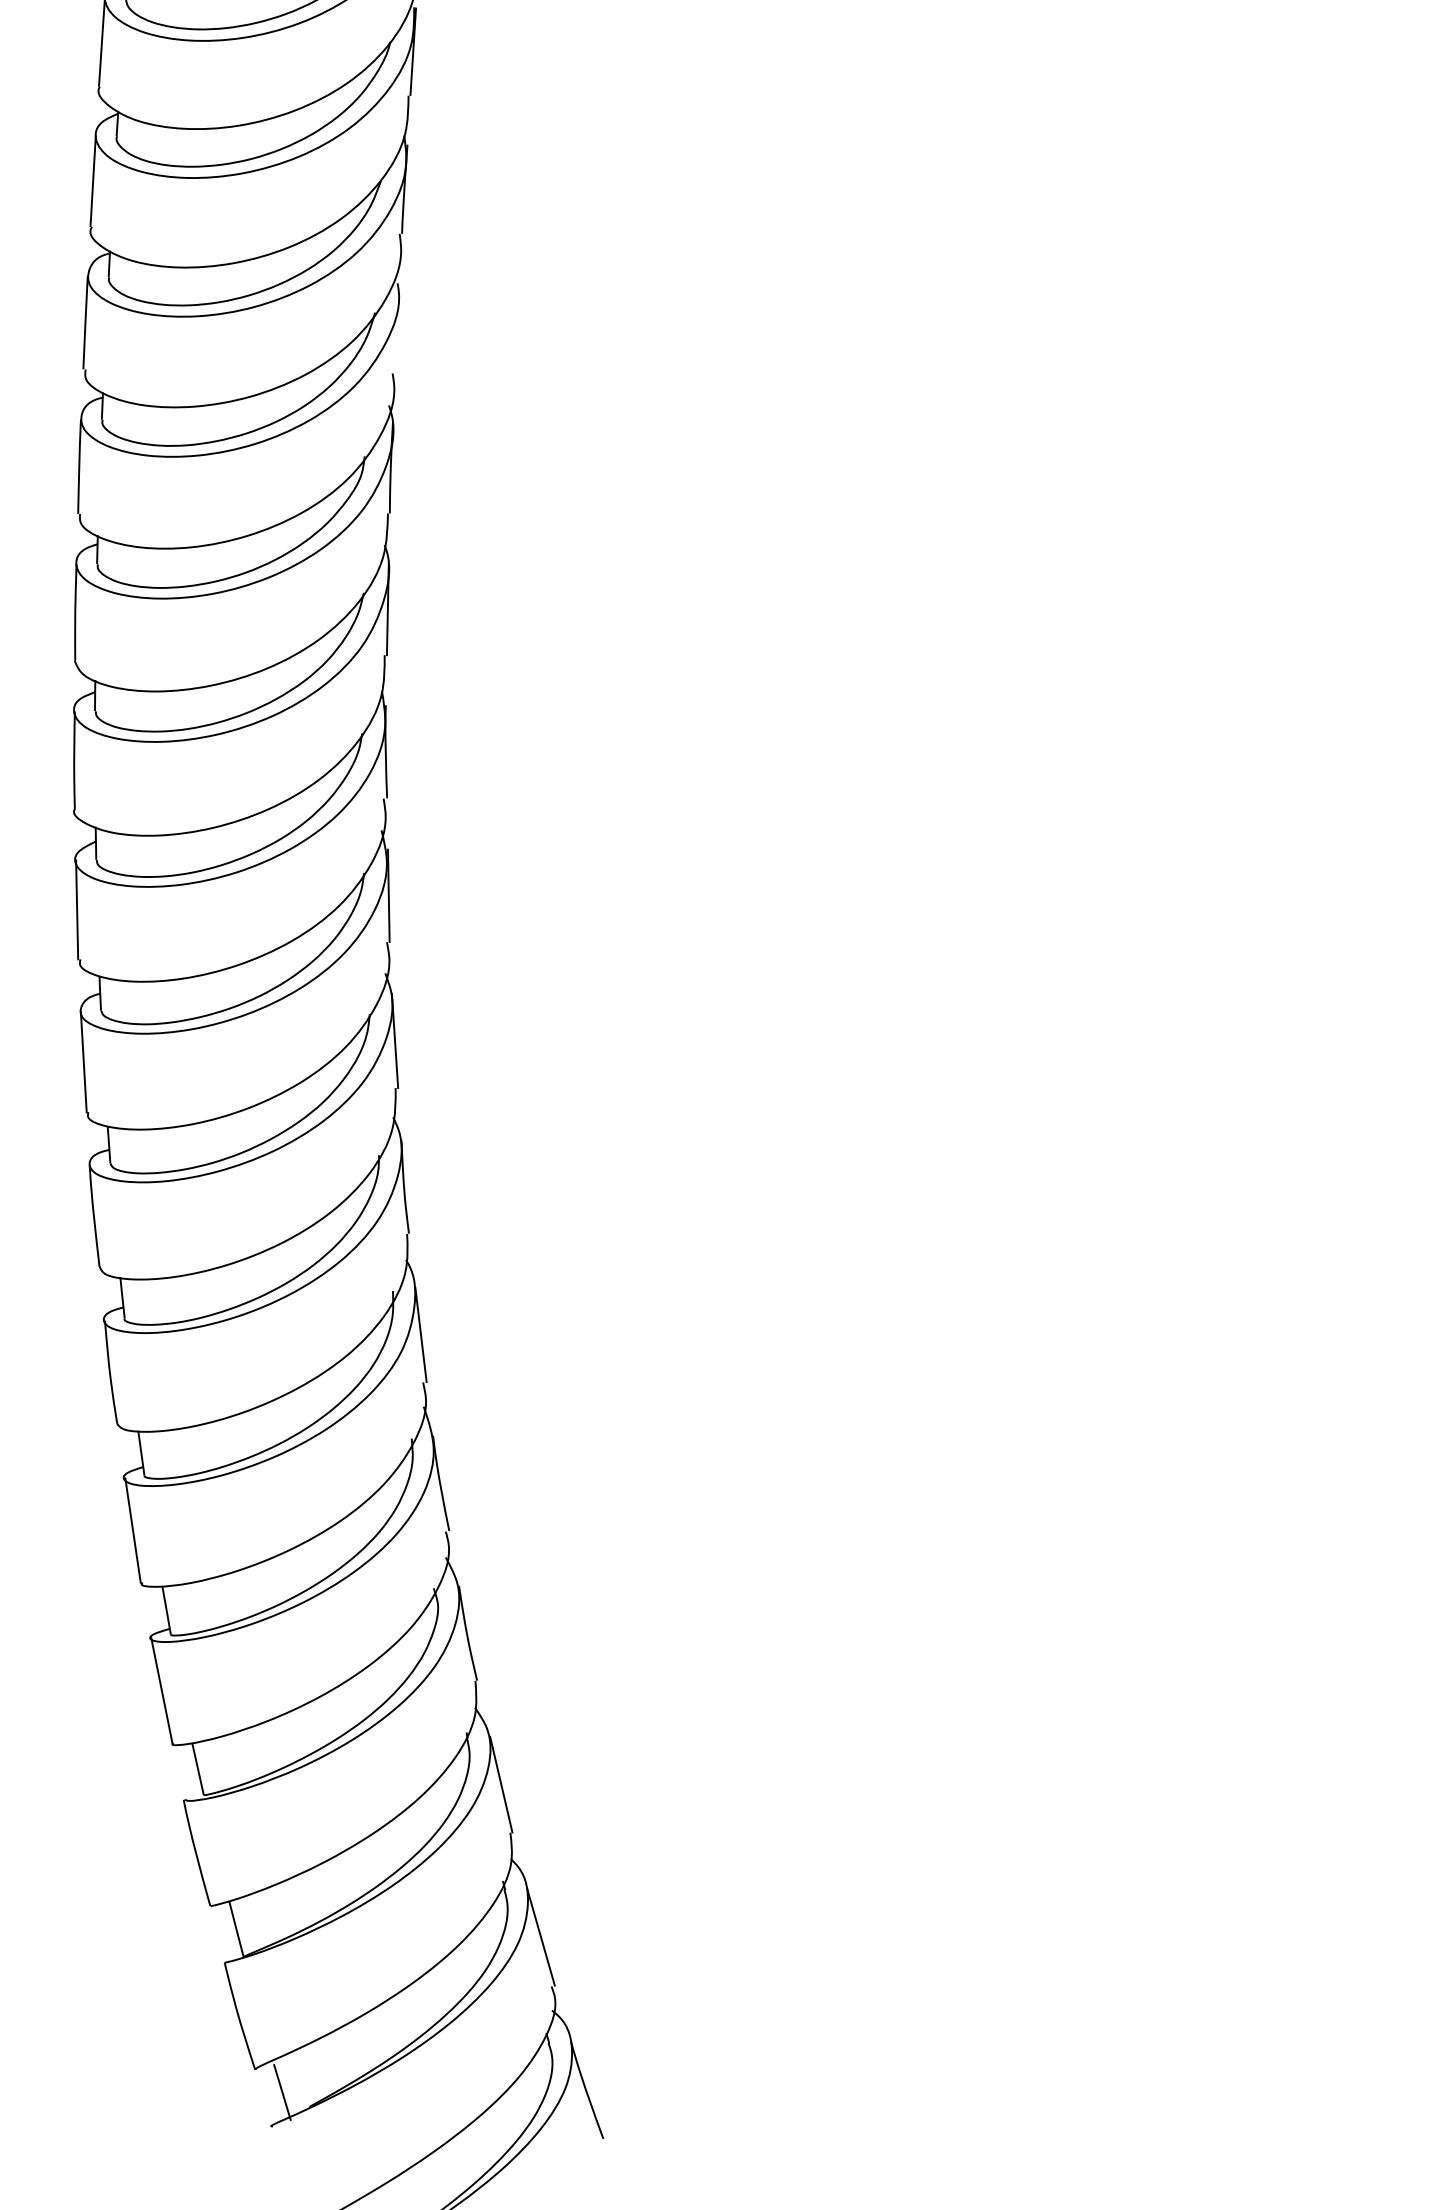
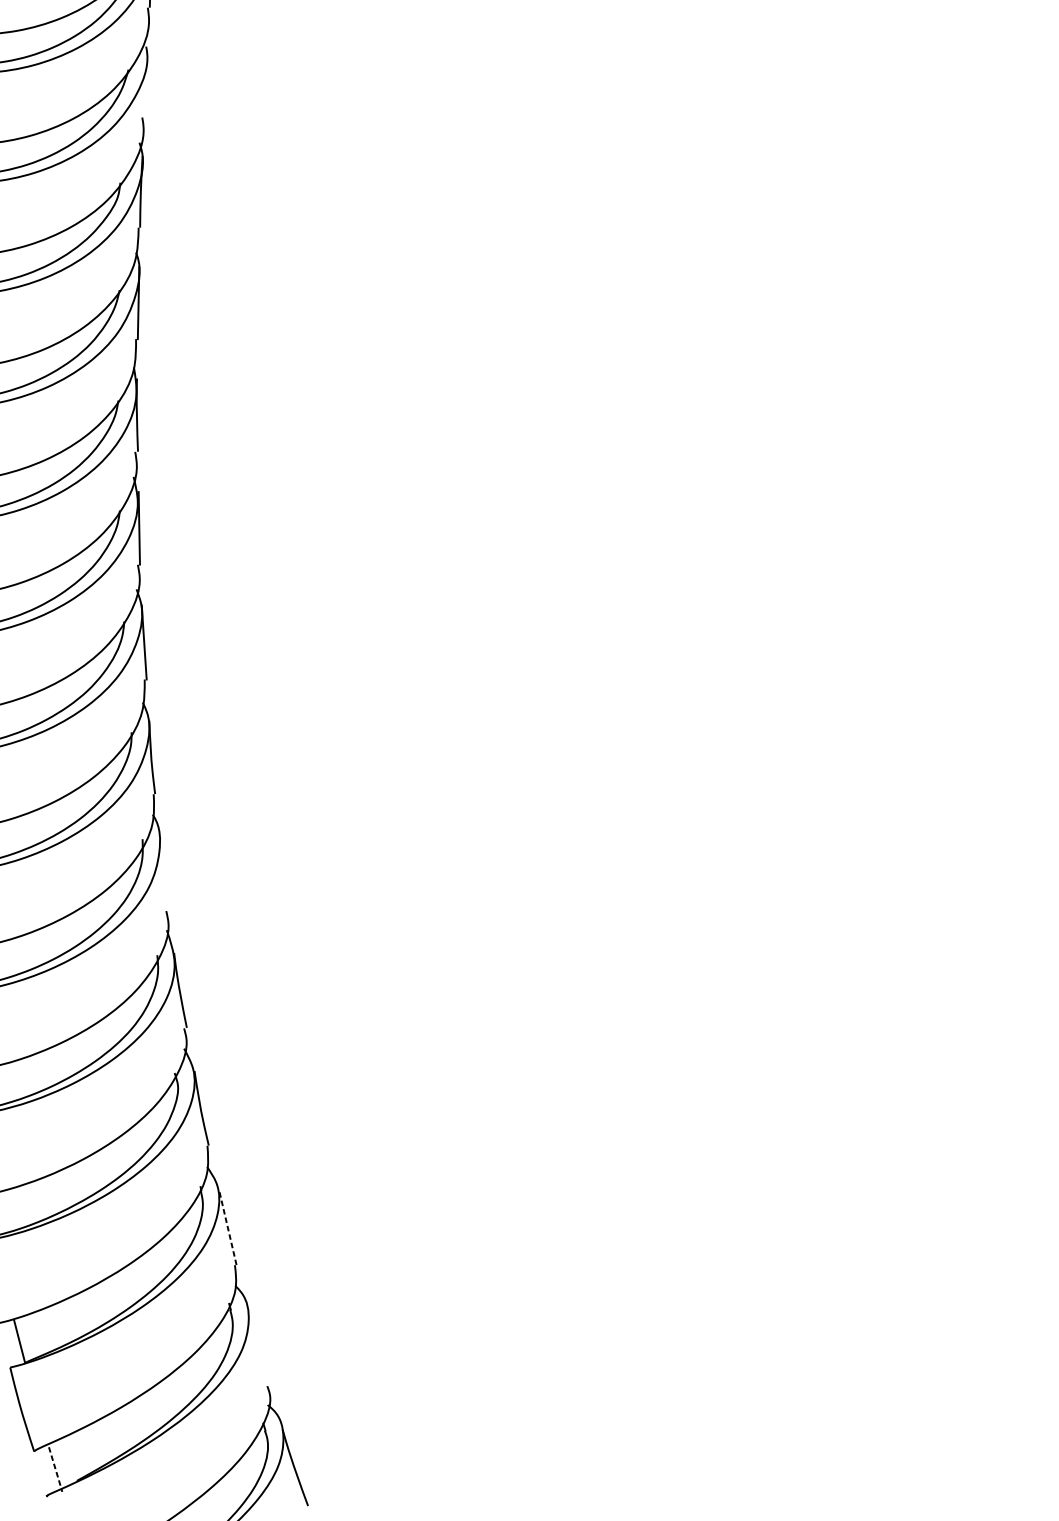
line: (420, 1334) -> (164, 873), removed
line: (501, 1784) -> (227, 1227), solid -> dashed
line: (540, 1936) -> (258, 1346), removed
line: (282, 2092) -> (55, 1469), solid -> dashed

